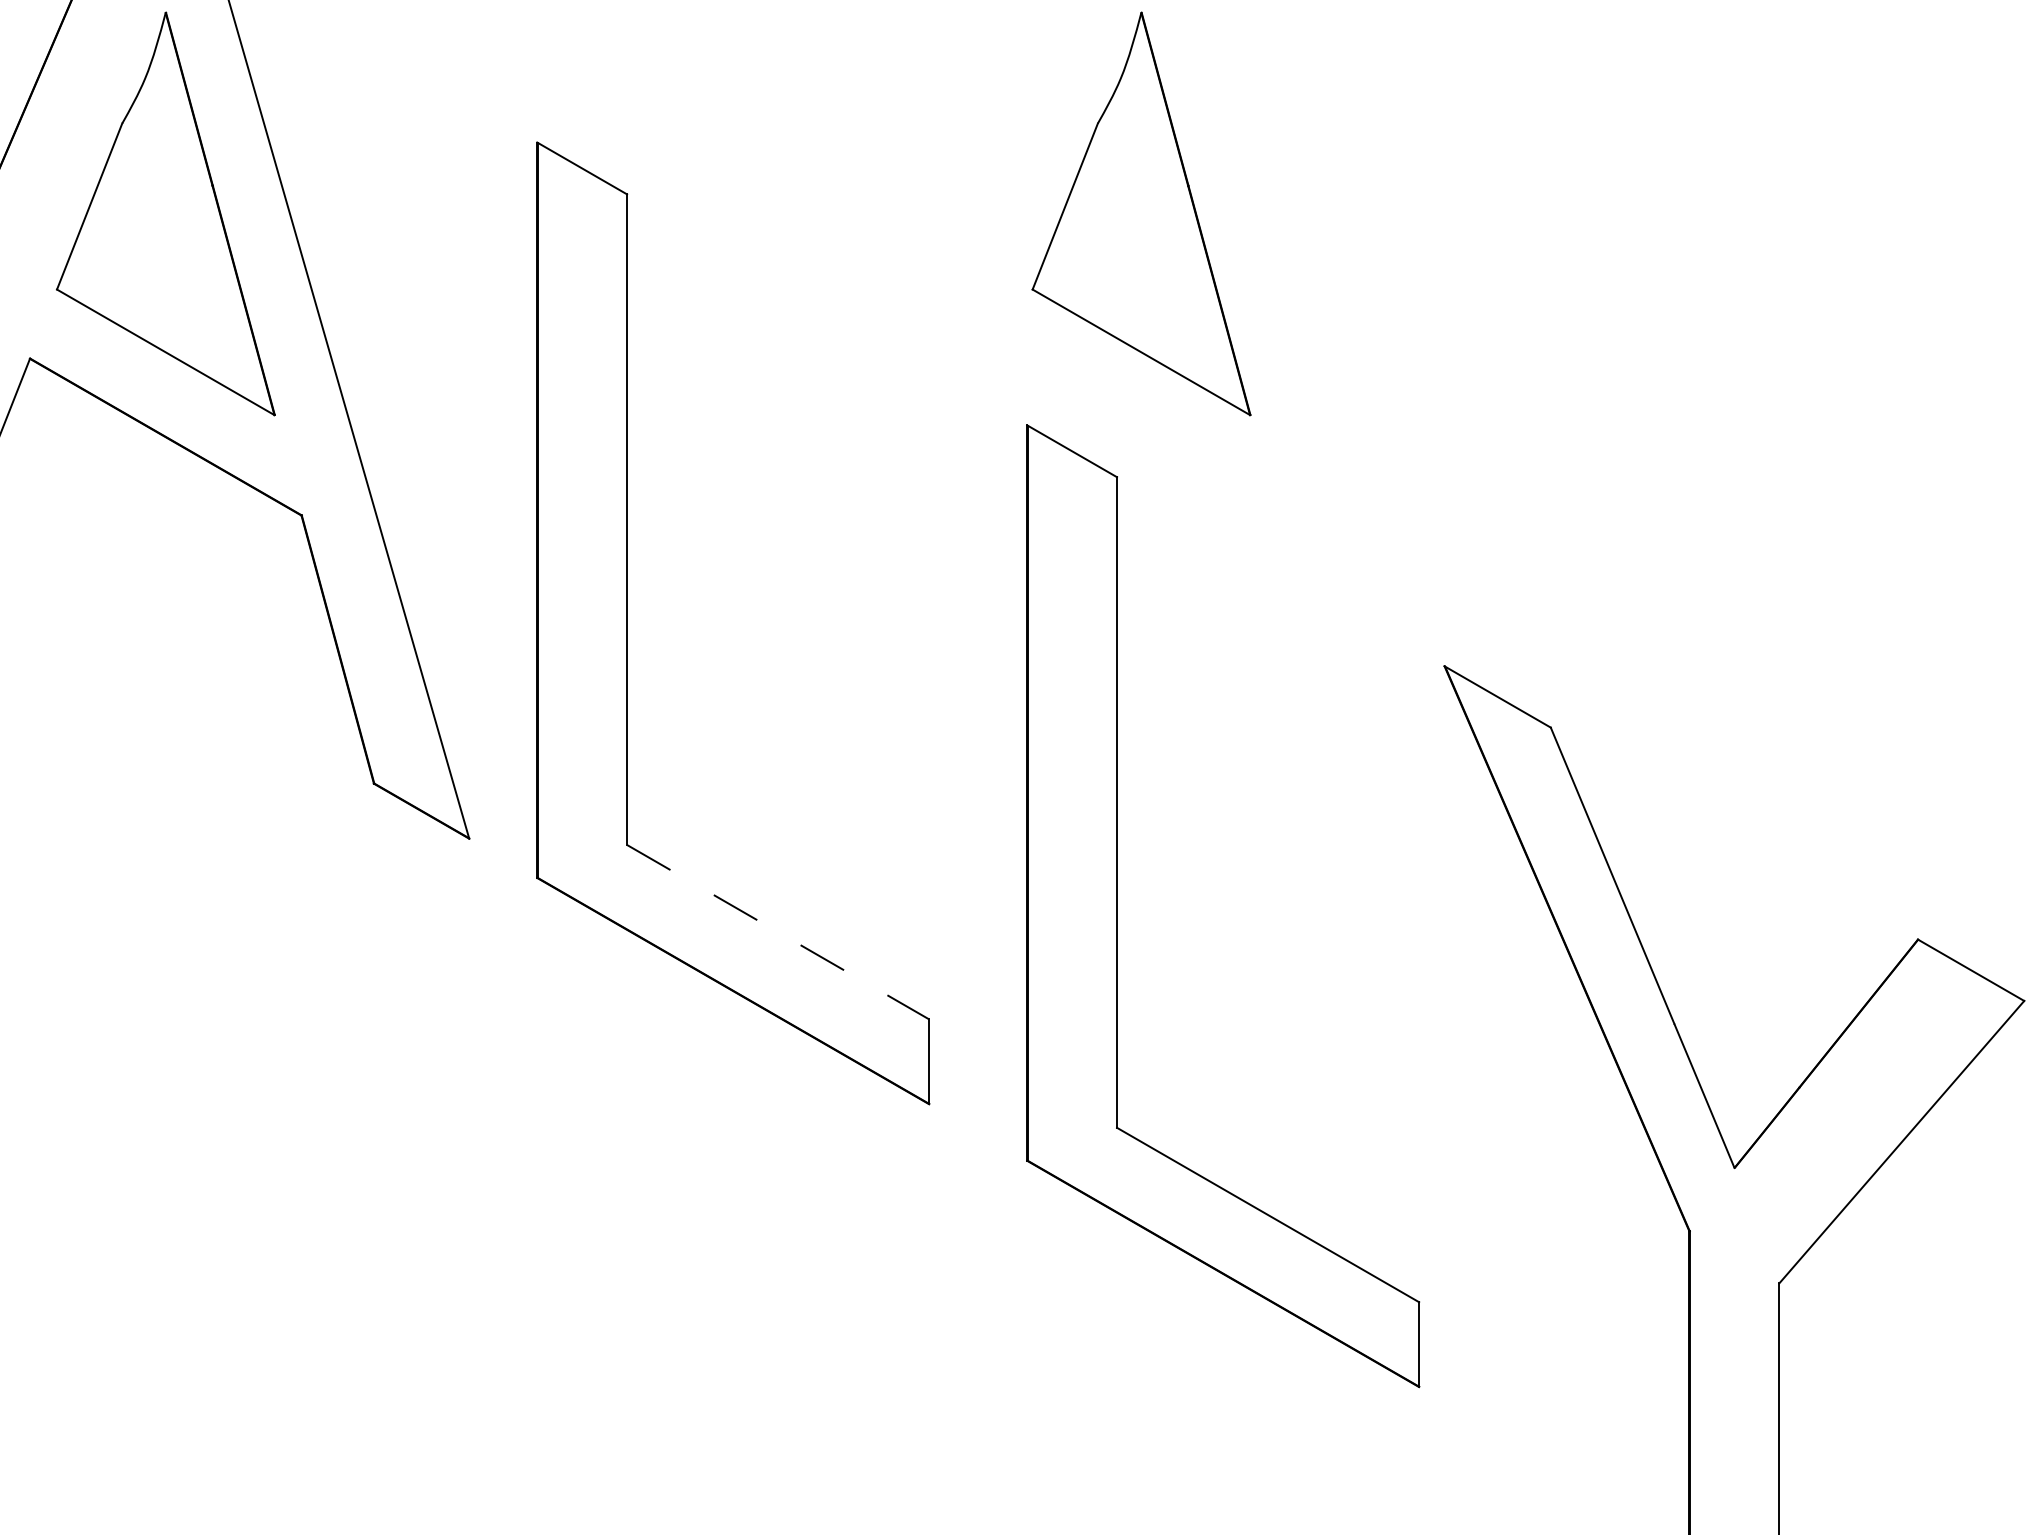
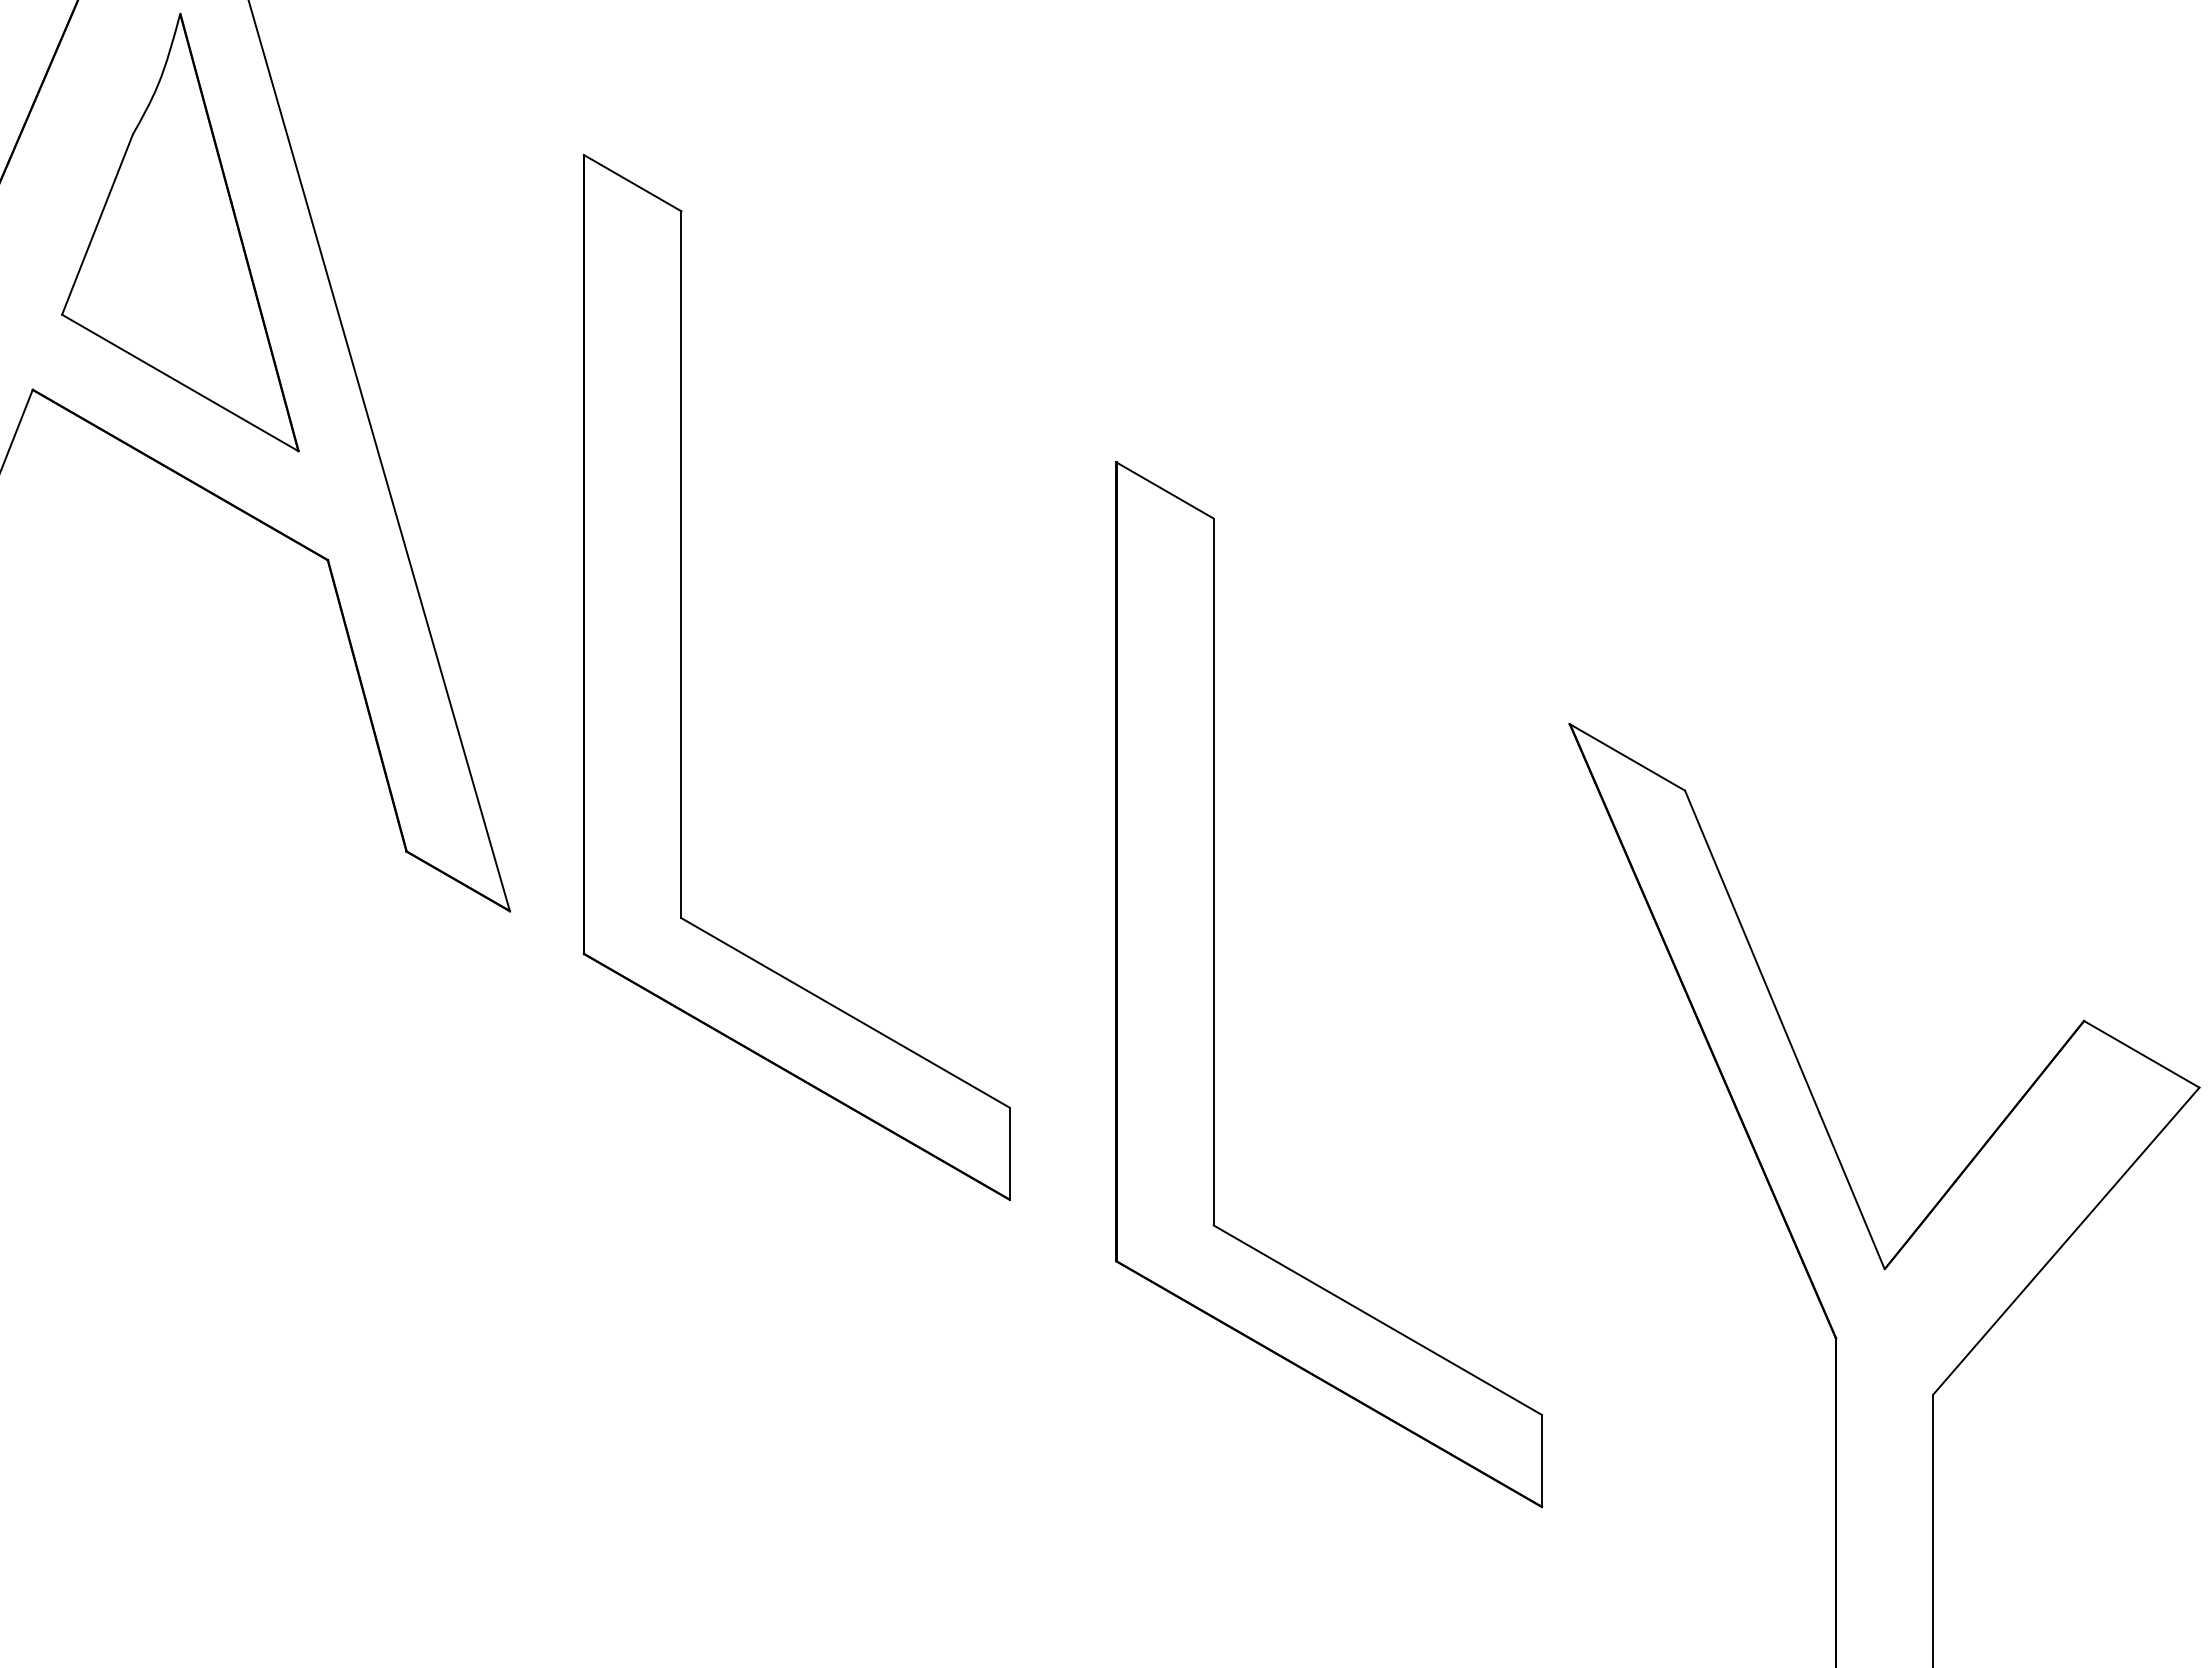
part: (1141, 213) -> (1240, 232), removed
line: (778, 931) -> (845, 1012), dashed -> solid

